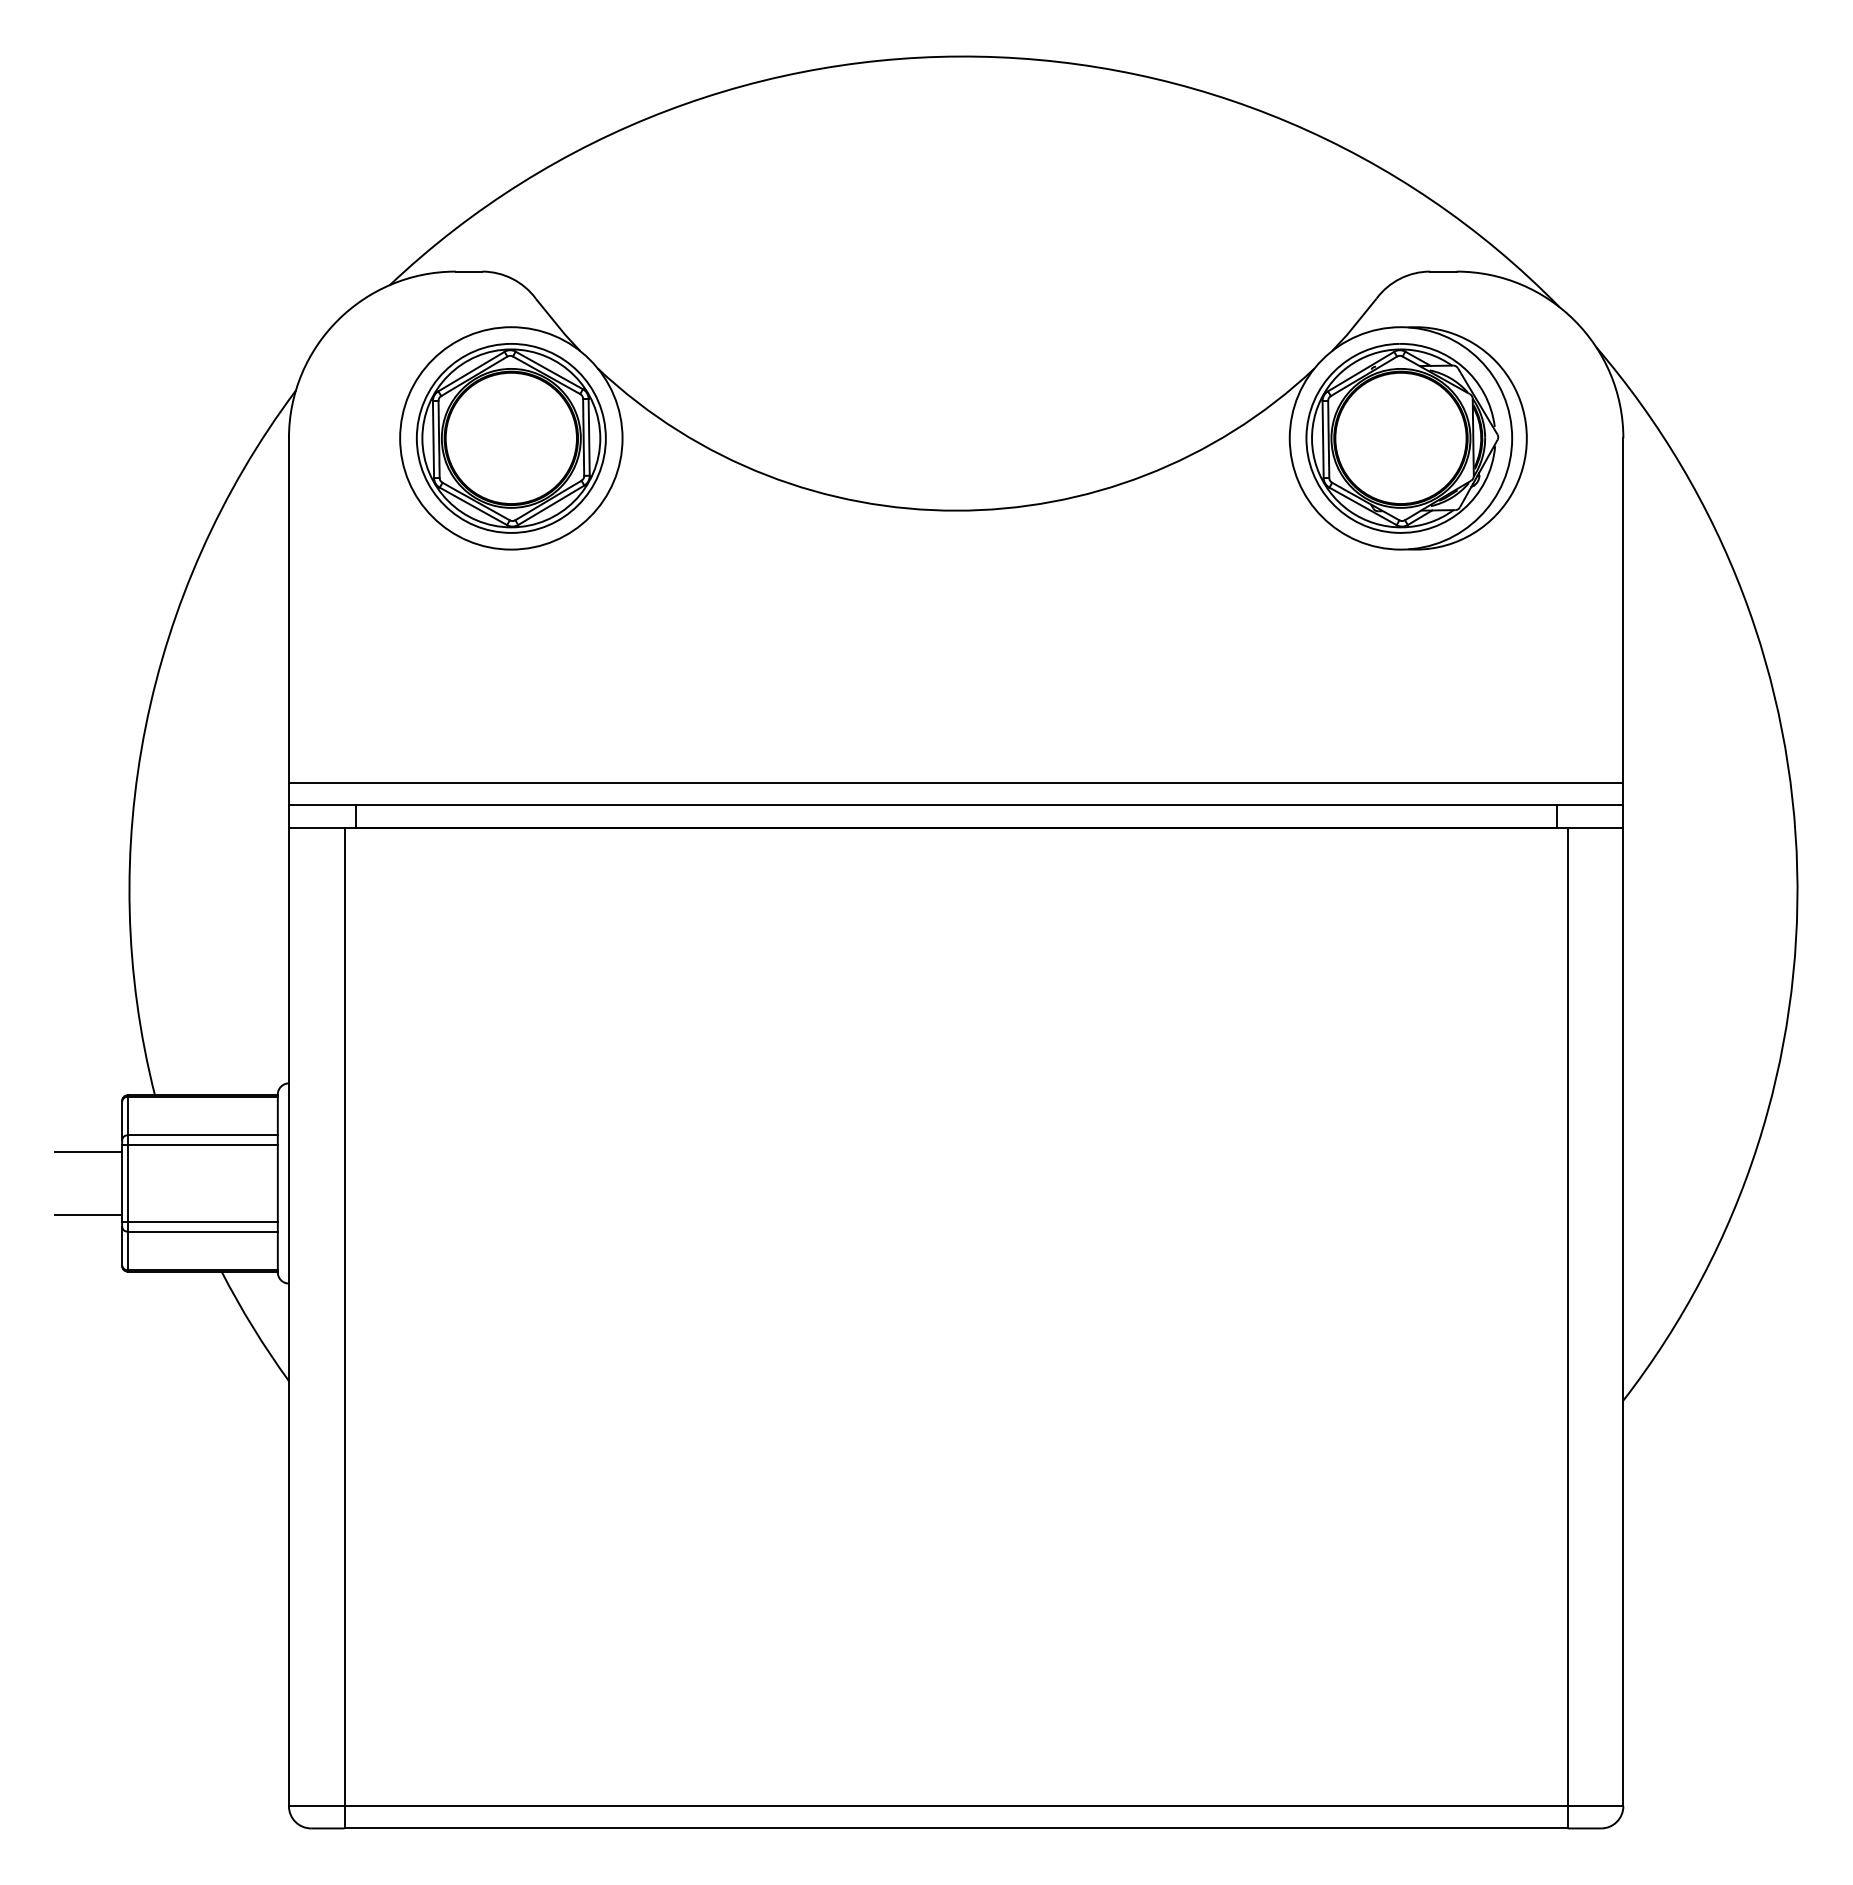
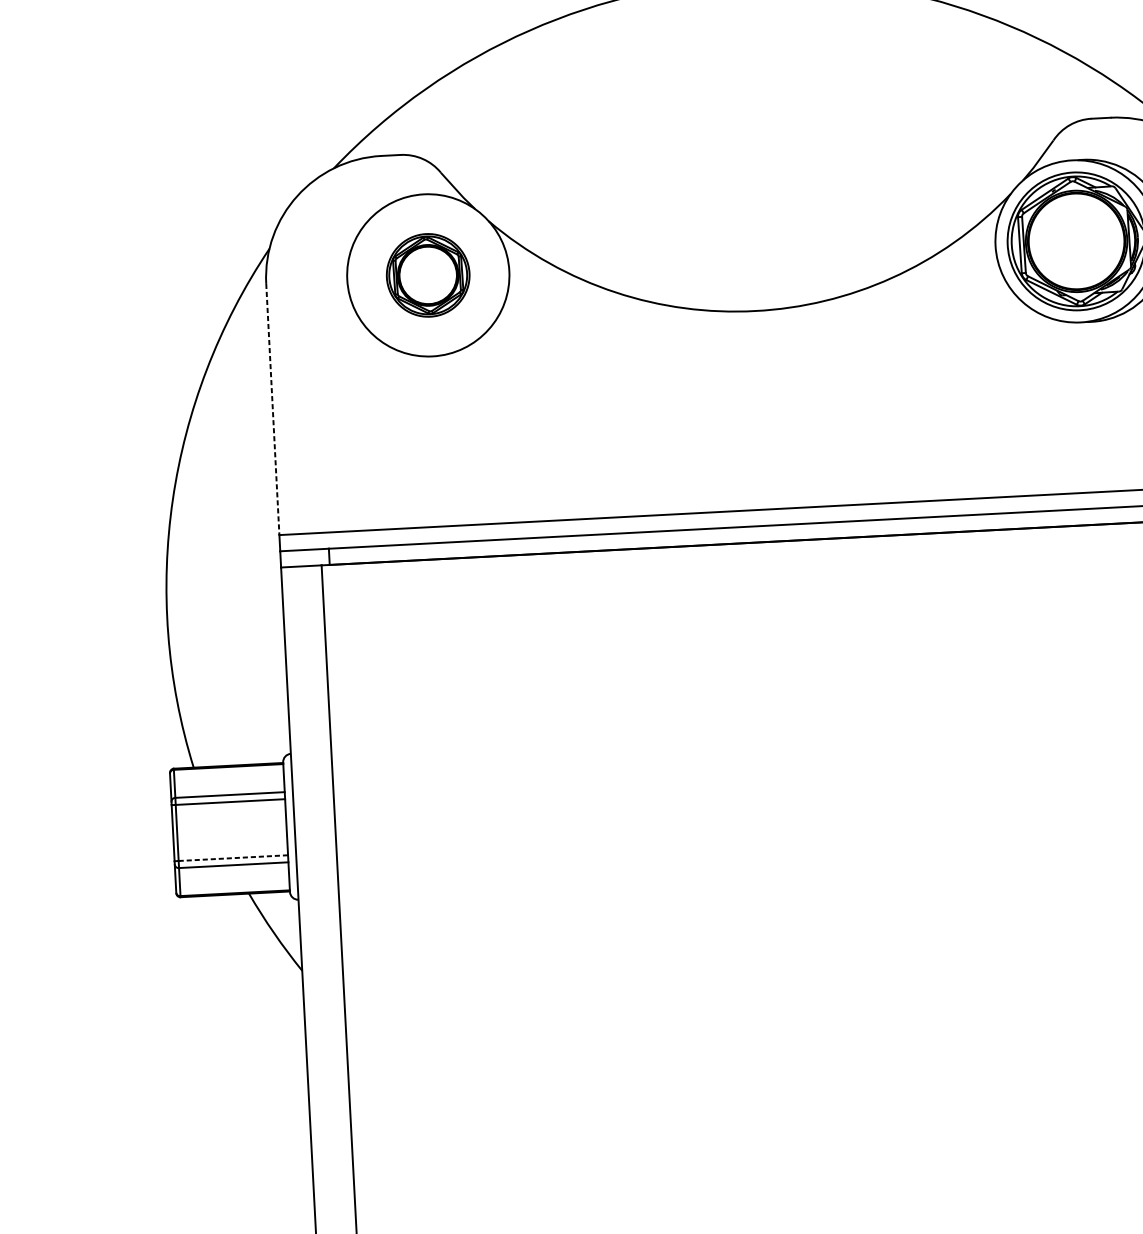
part: (510, 438) -> (427, 275), size x0.6
line: (288, 611) -> (272, 410), solid -> dashed
line: (88, 1152) -> (147, 811), removed
line: (88, 1214) -> (149, 857), removed
line: (203, 1221) -> (233, 857), solid -> dashed

